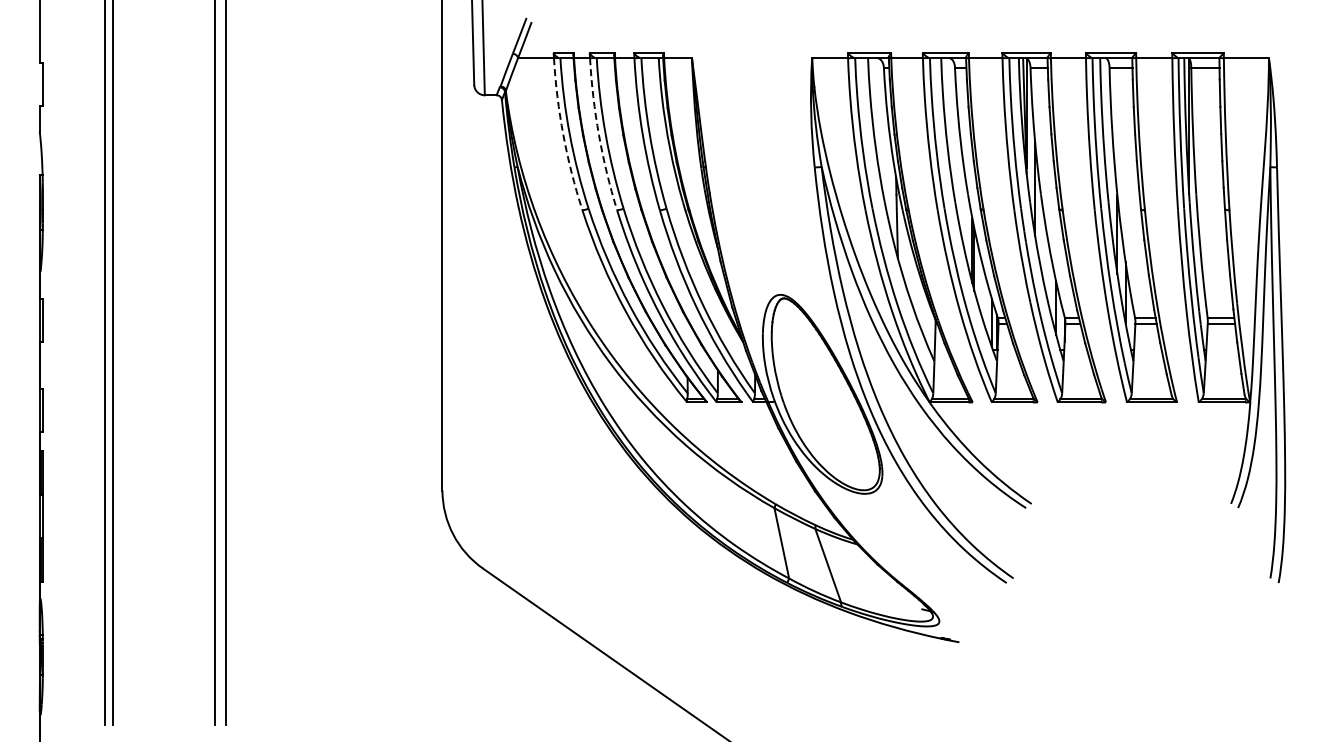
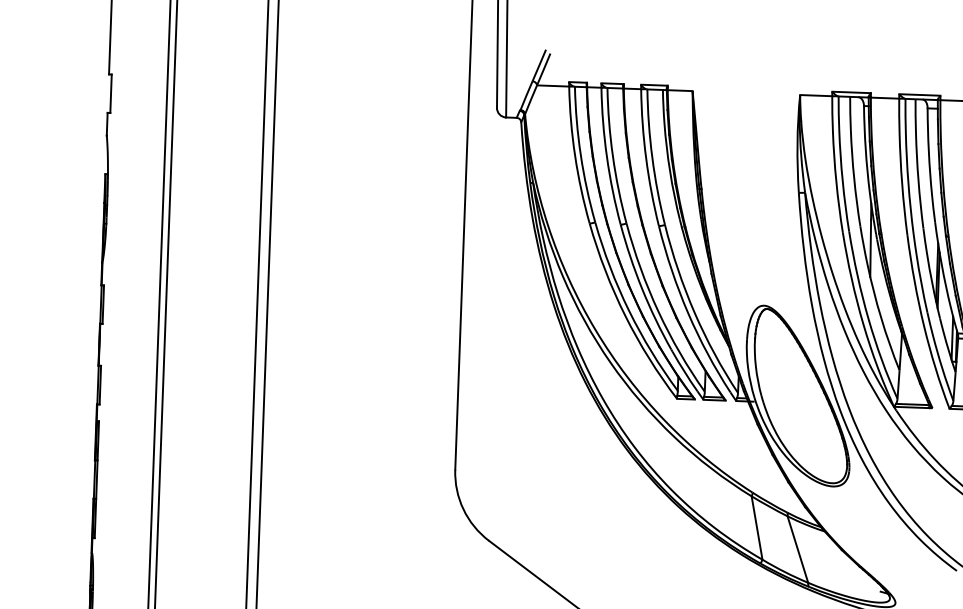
arc: (563, 135) -> (575, 156), dashed -> solid
arc: (598, 135) -> (606, 157), dashed -> solid

